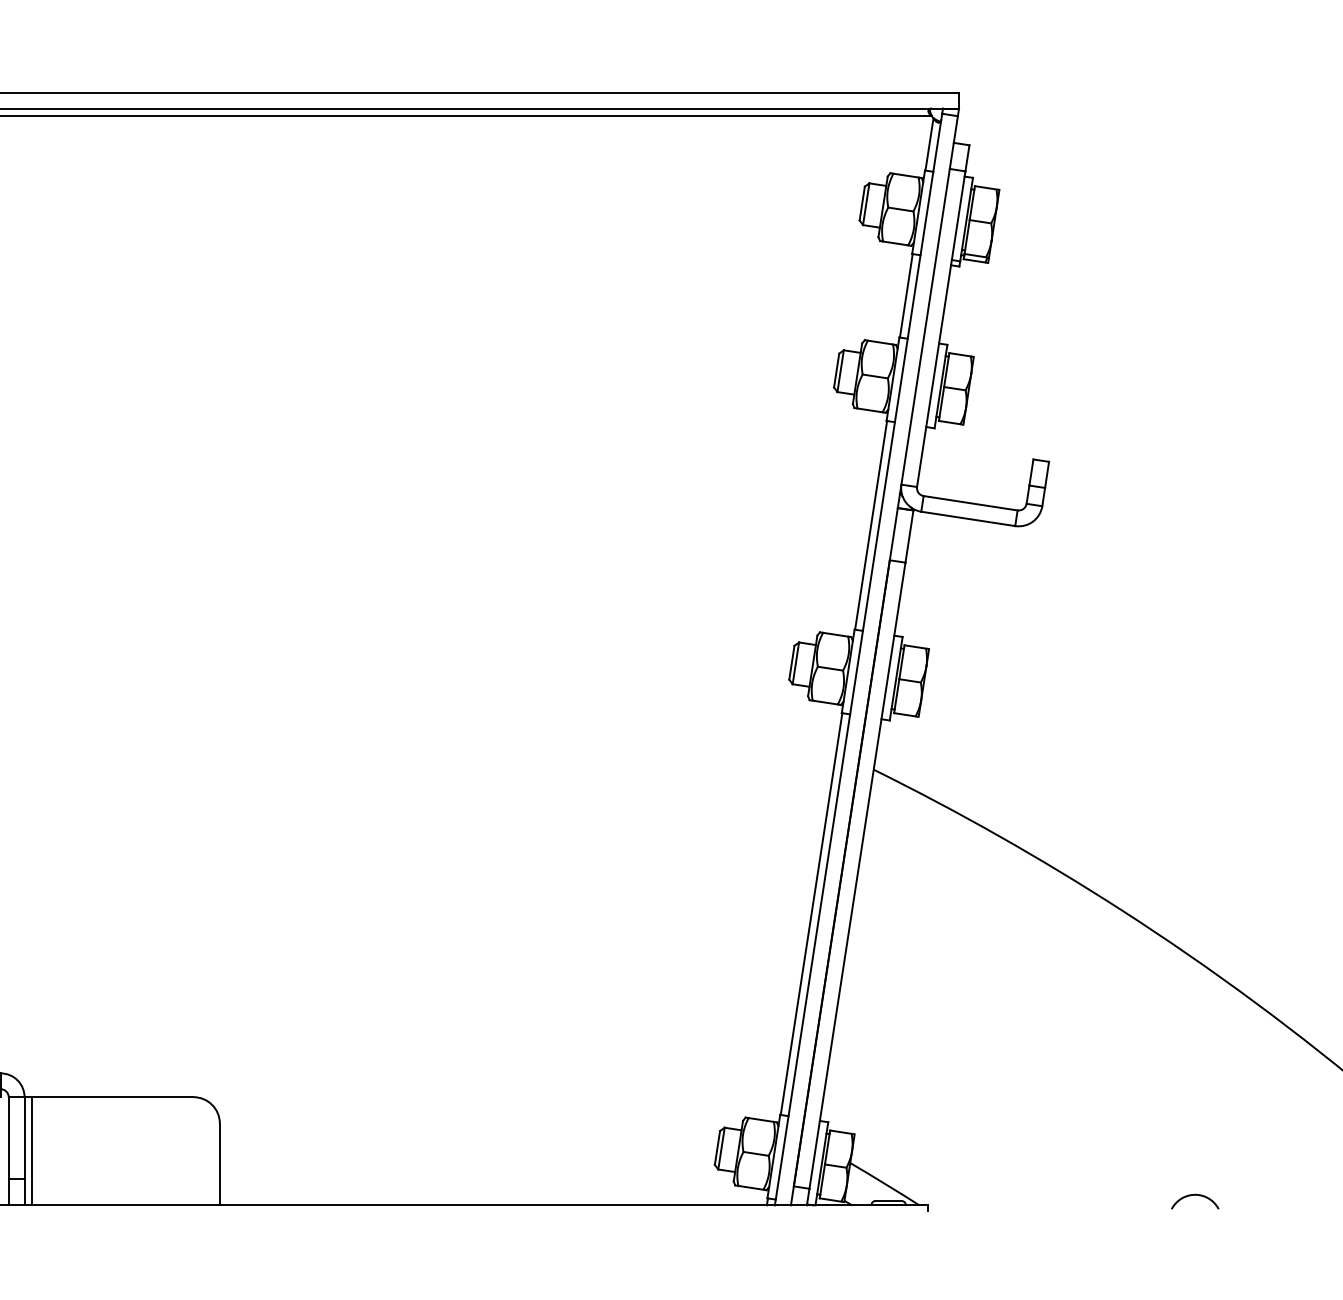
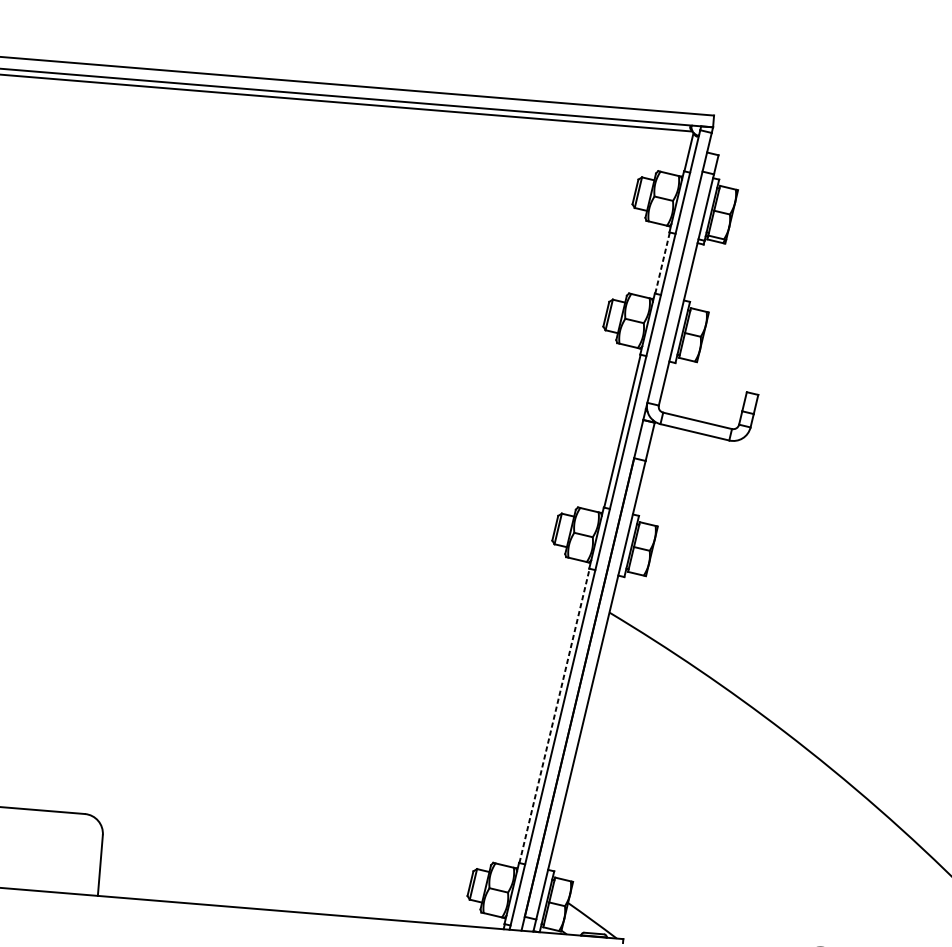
line: (906, 295) -> (662, 262), solid -> dashed
line: (811, 913) -> (554, 715), solid -> dashed

